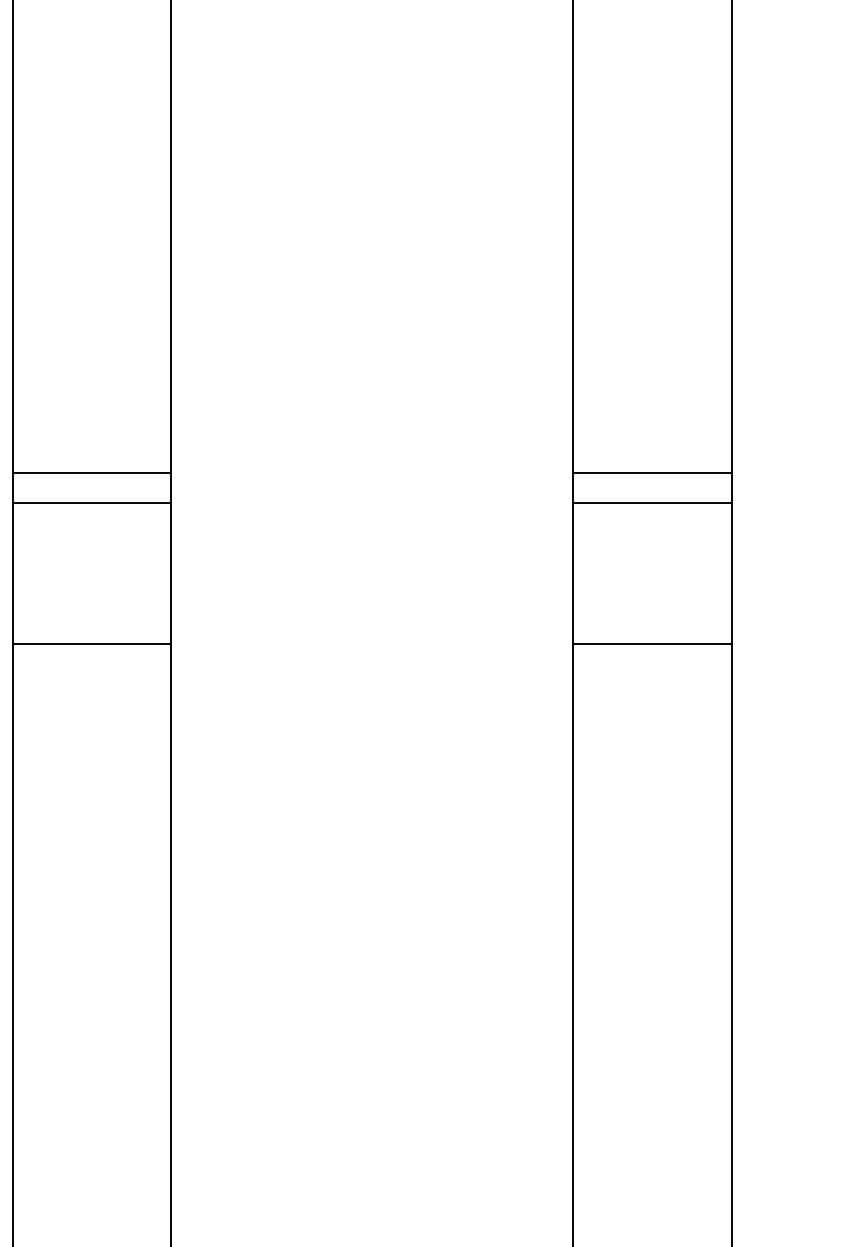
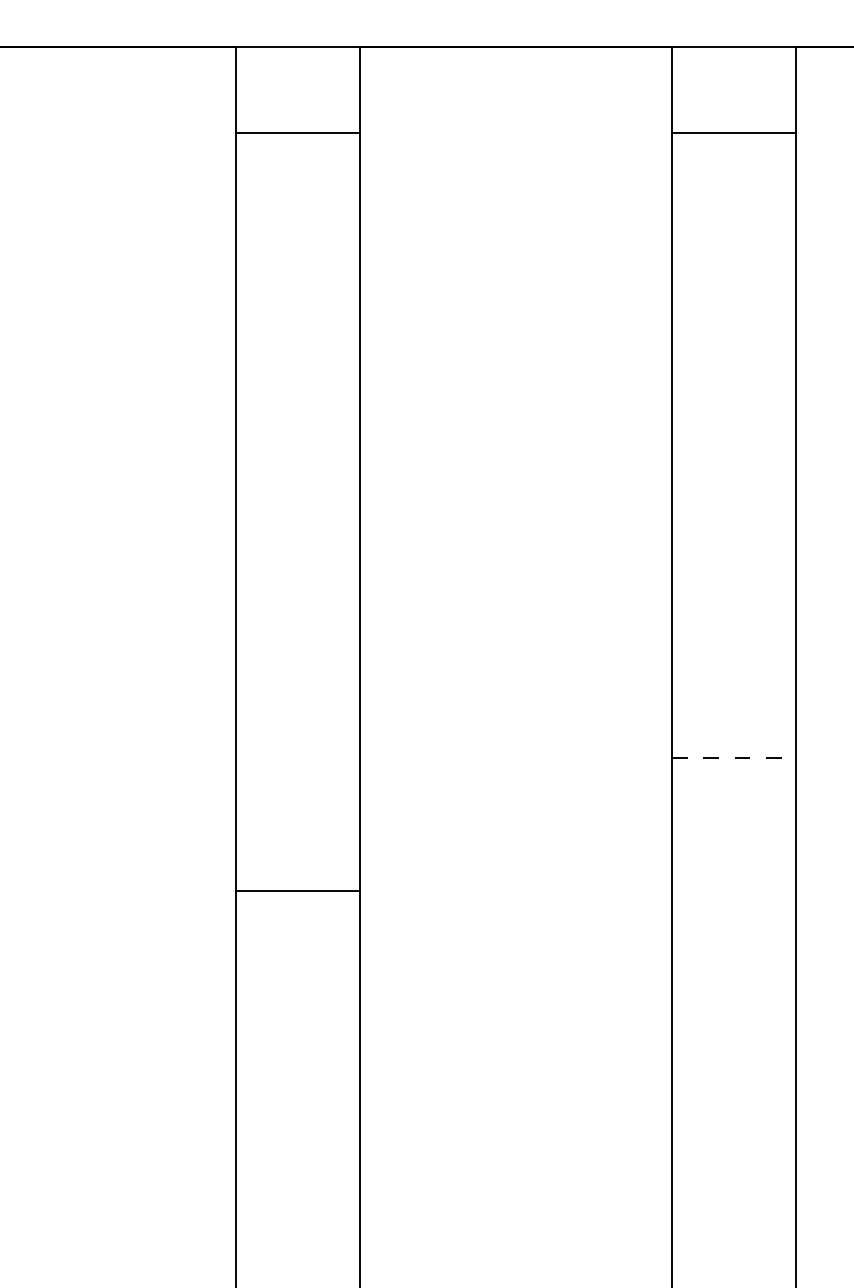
line: (91, 472) -> (297, 757), removed
line: (652, 472) -> (733, 757), solid -> dashed
line: (91, 503) -> (297, 781), removed
line: (652, 503) -> (733, 781), removed
line: (652, 643) -> (733, 890), removed

